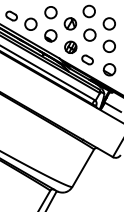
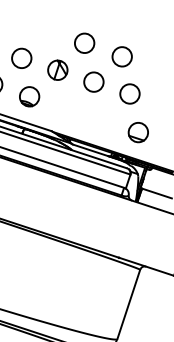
part: (78, 52) -> (81, 114), removed

